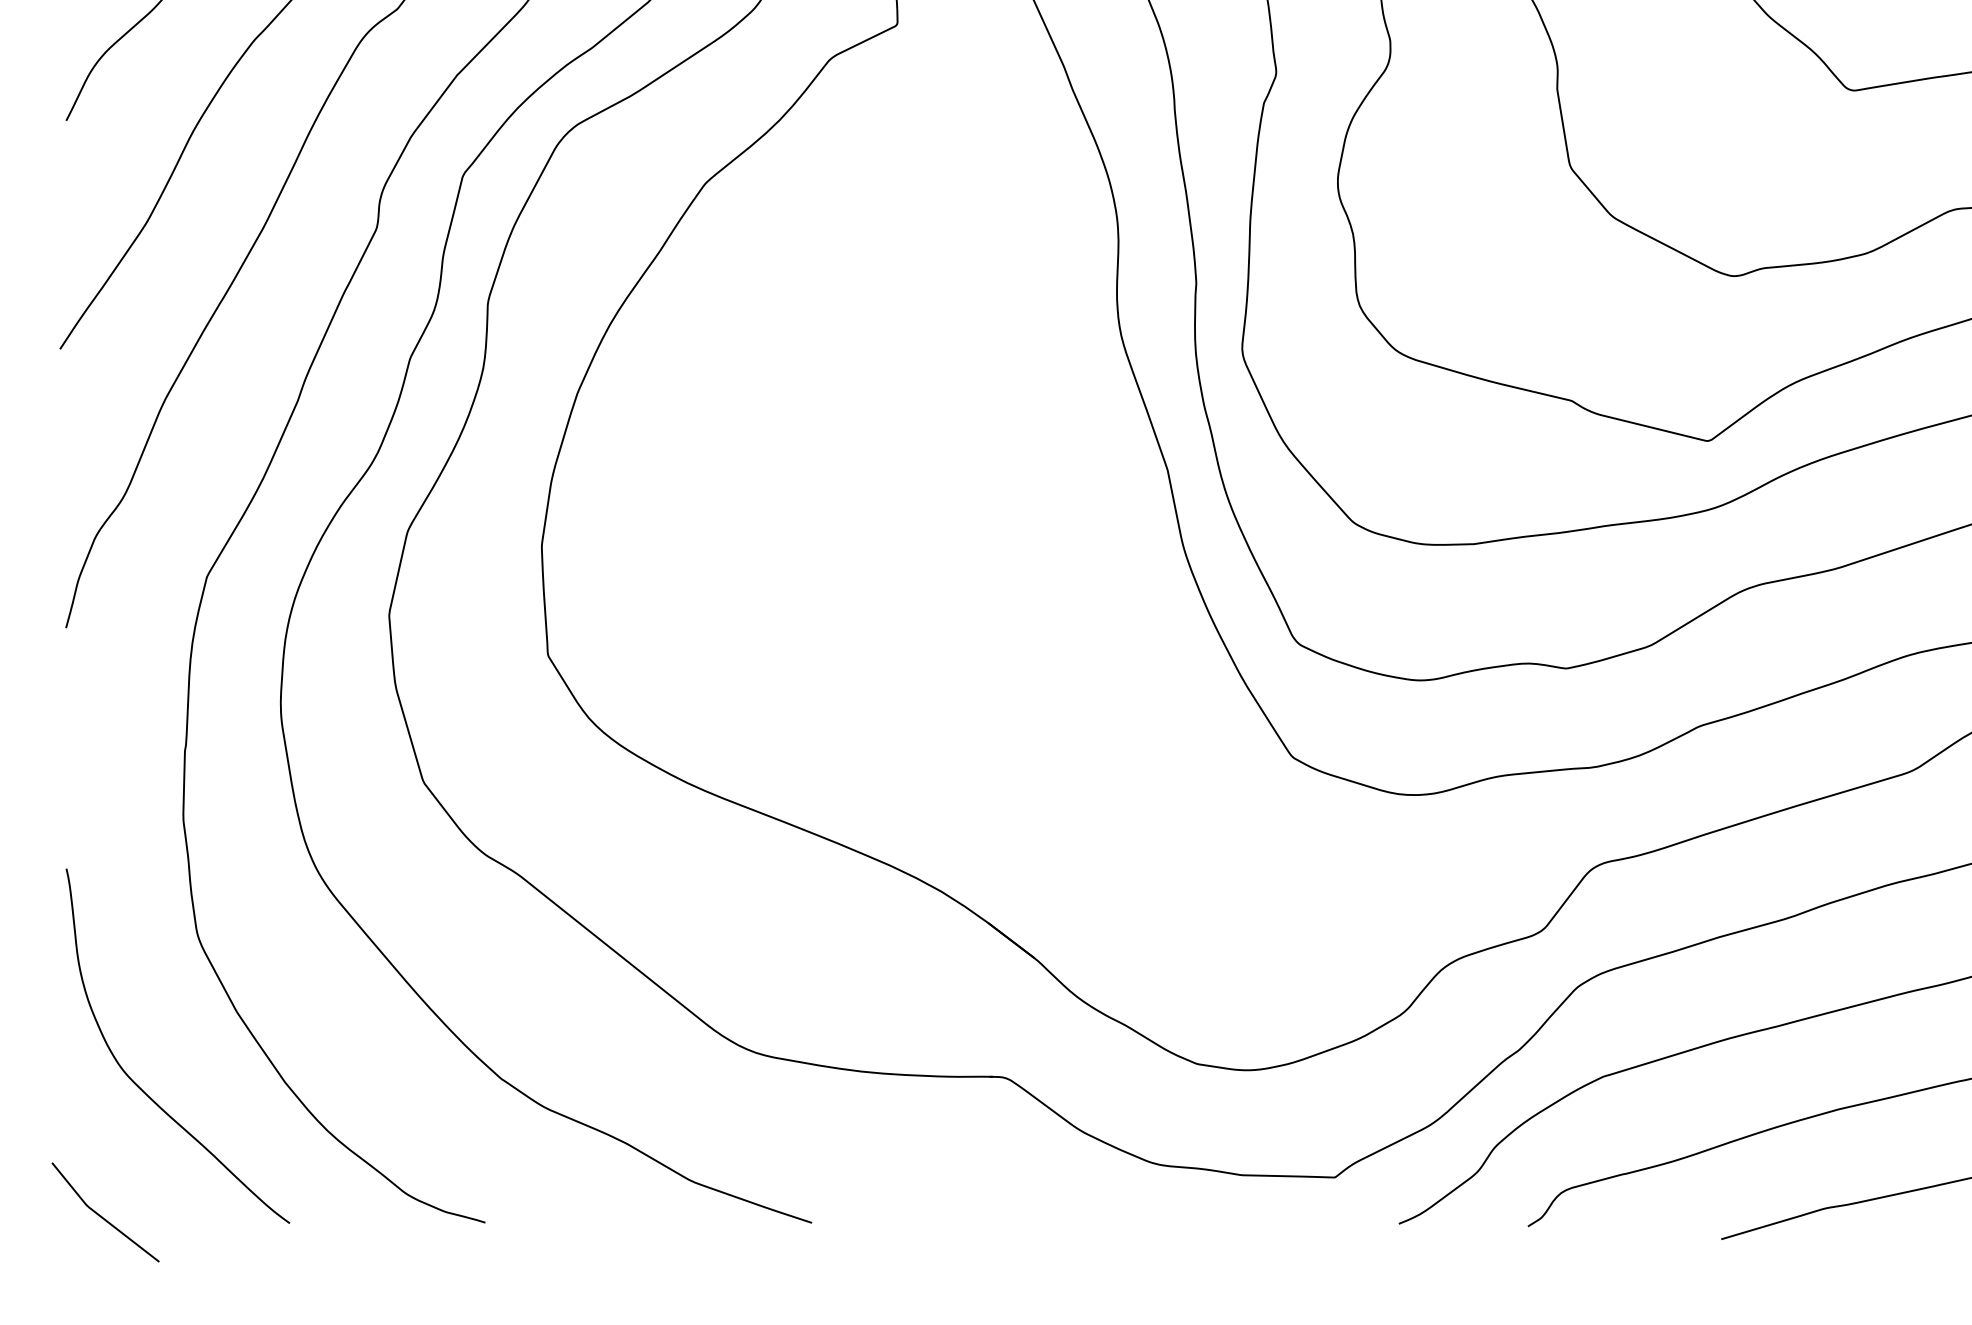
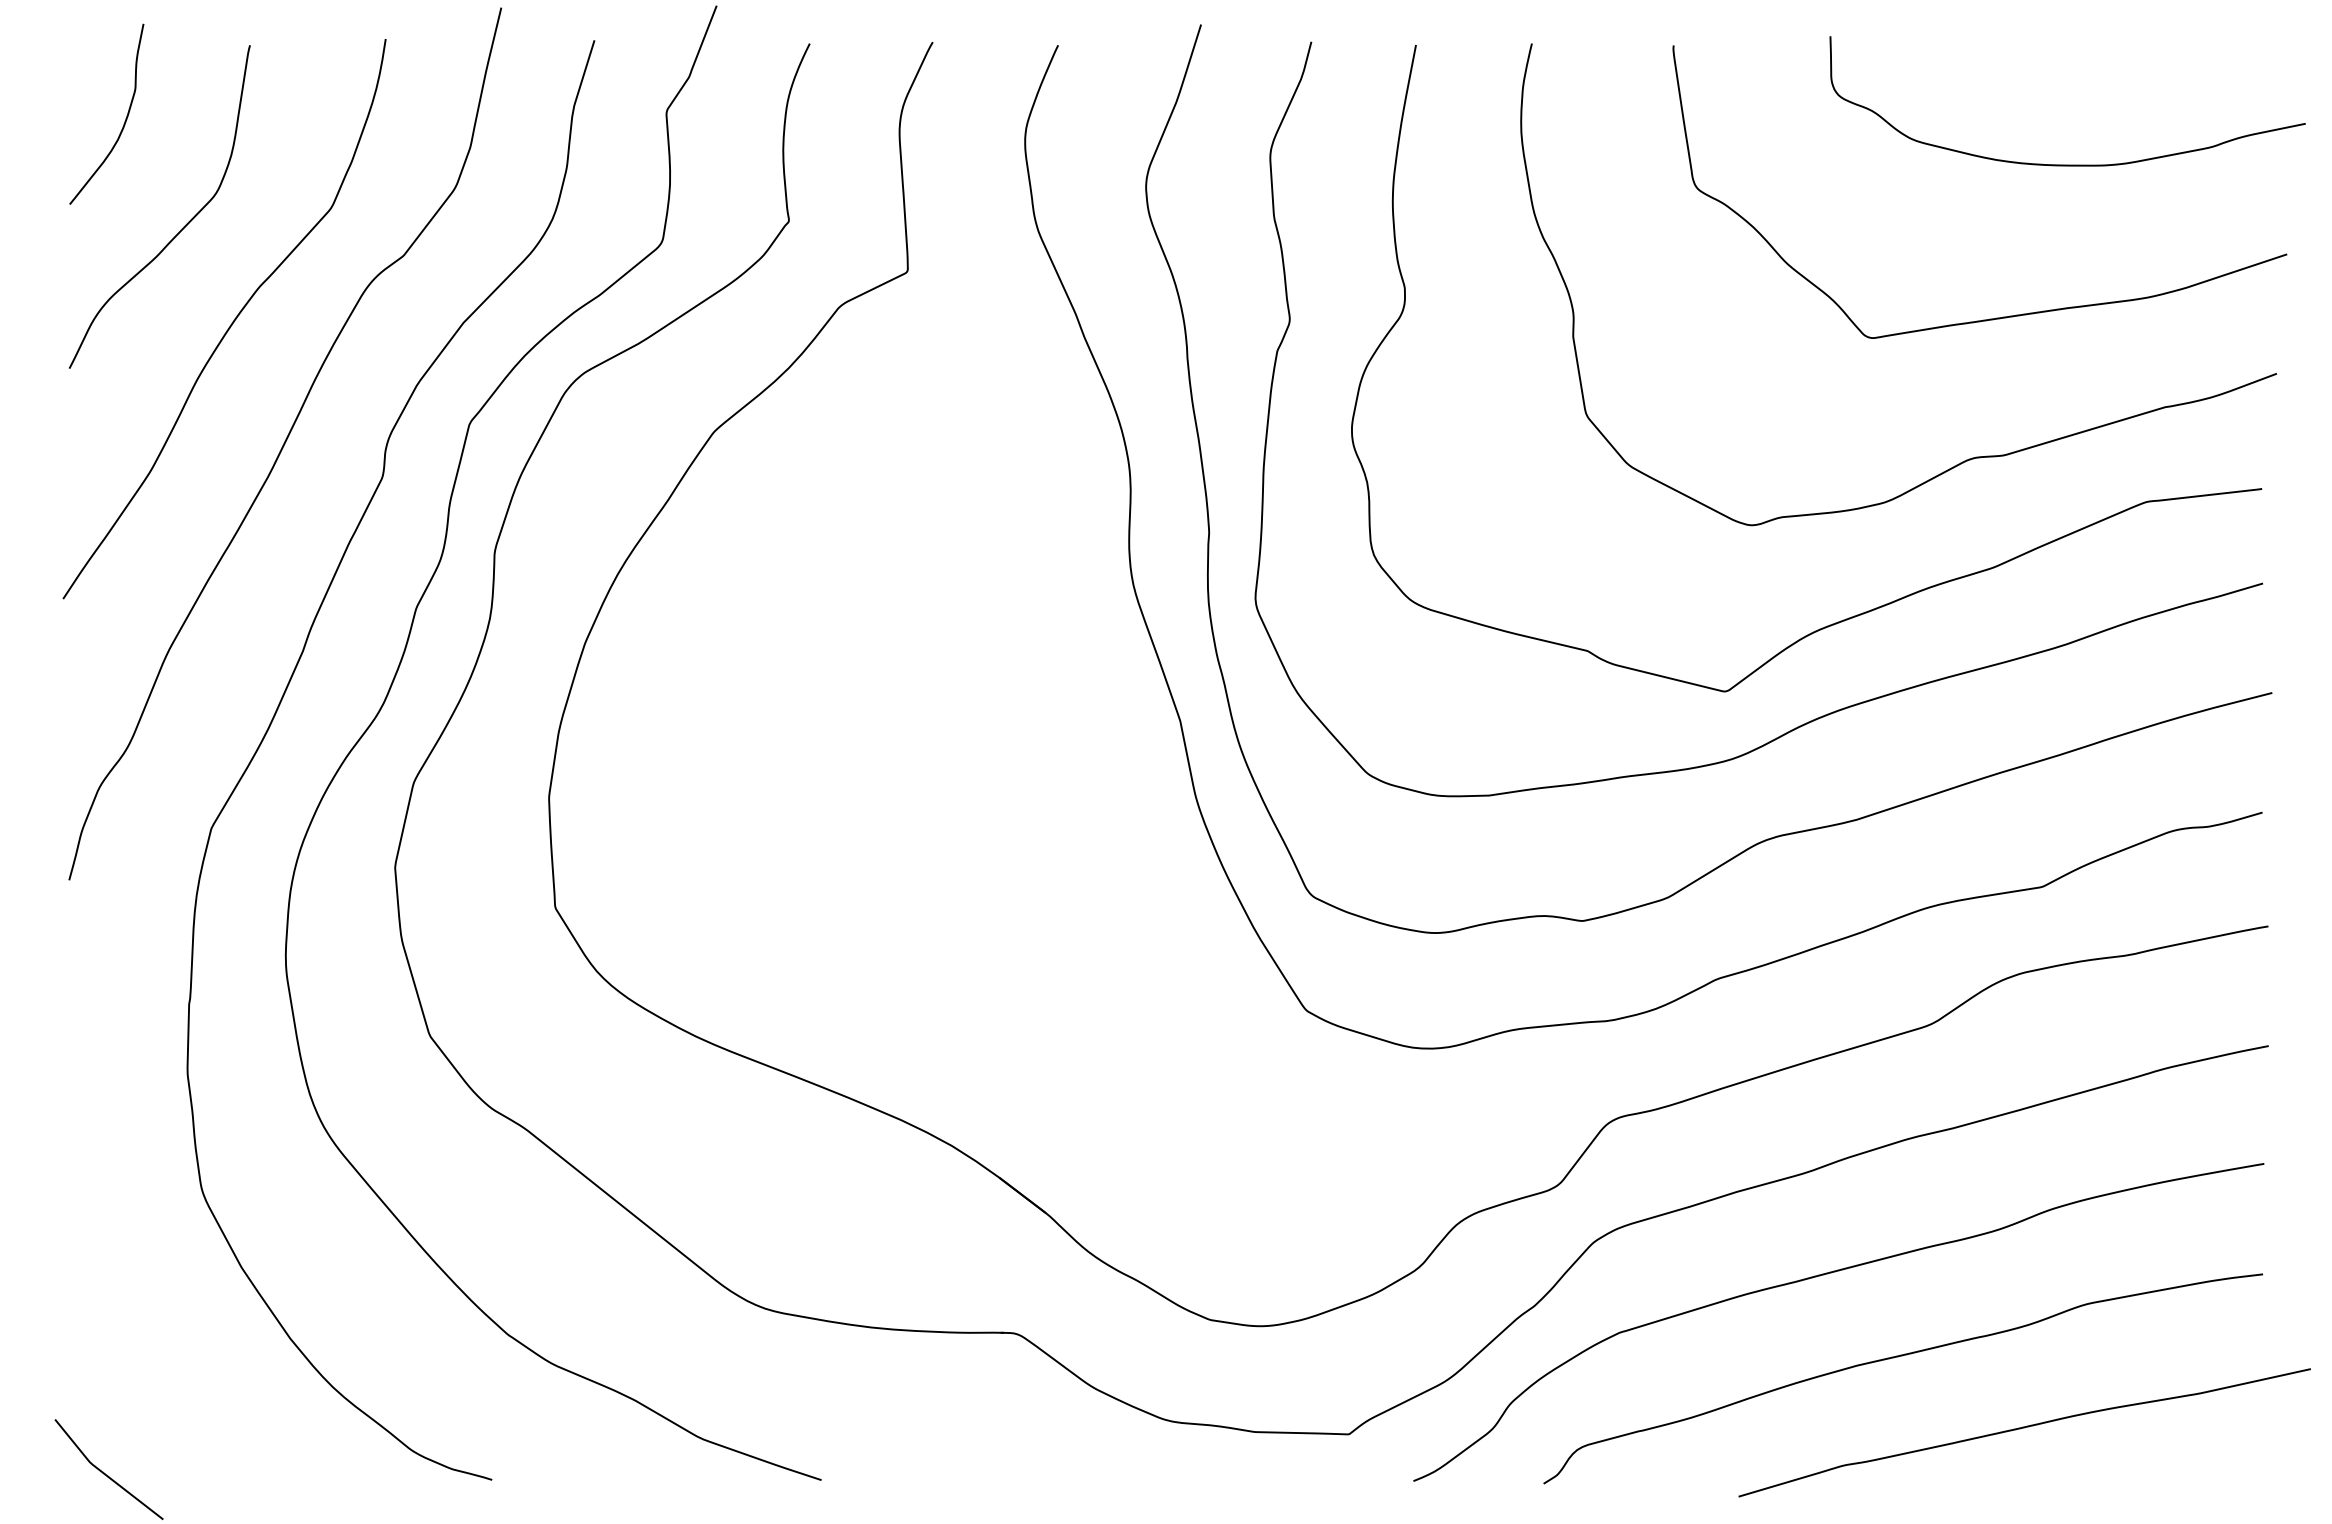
curve: (137, 1084) -> (141, 1340), removed

